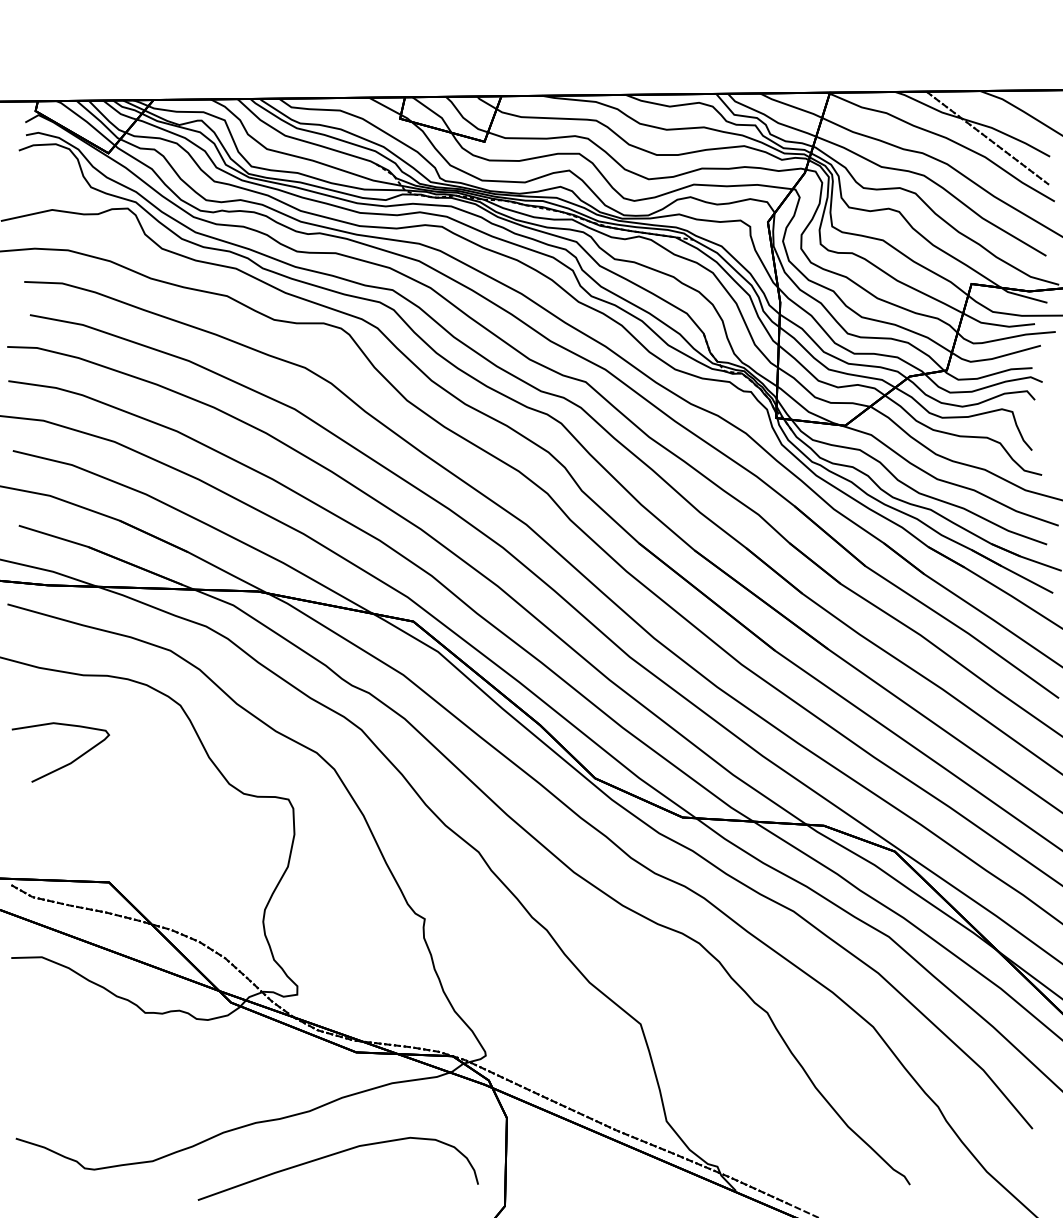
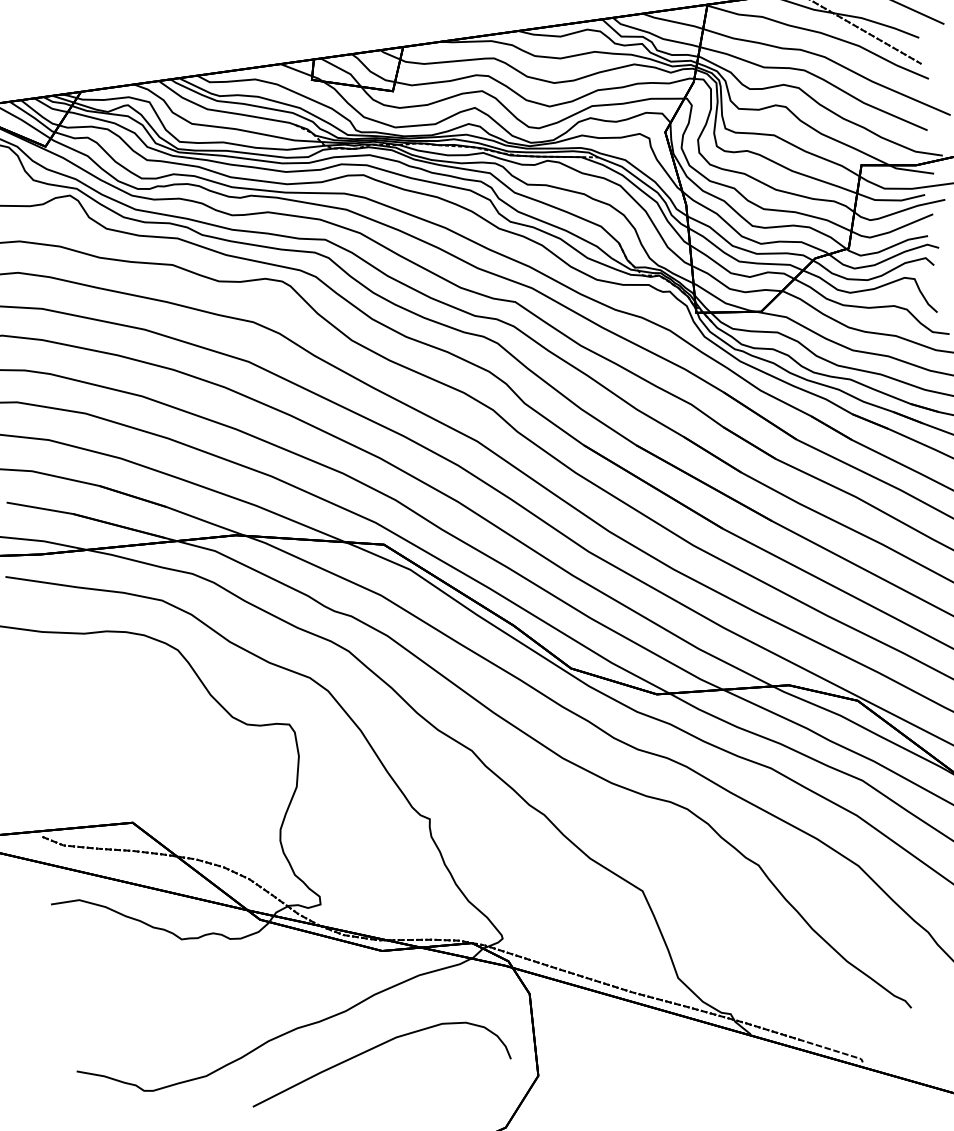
curve: (65, 764) -> (78, 718), removed

